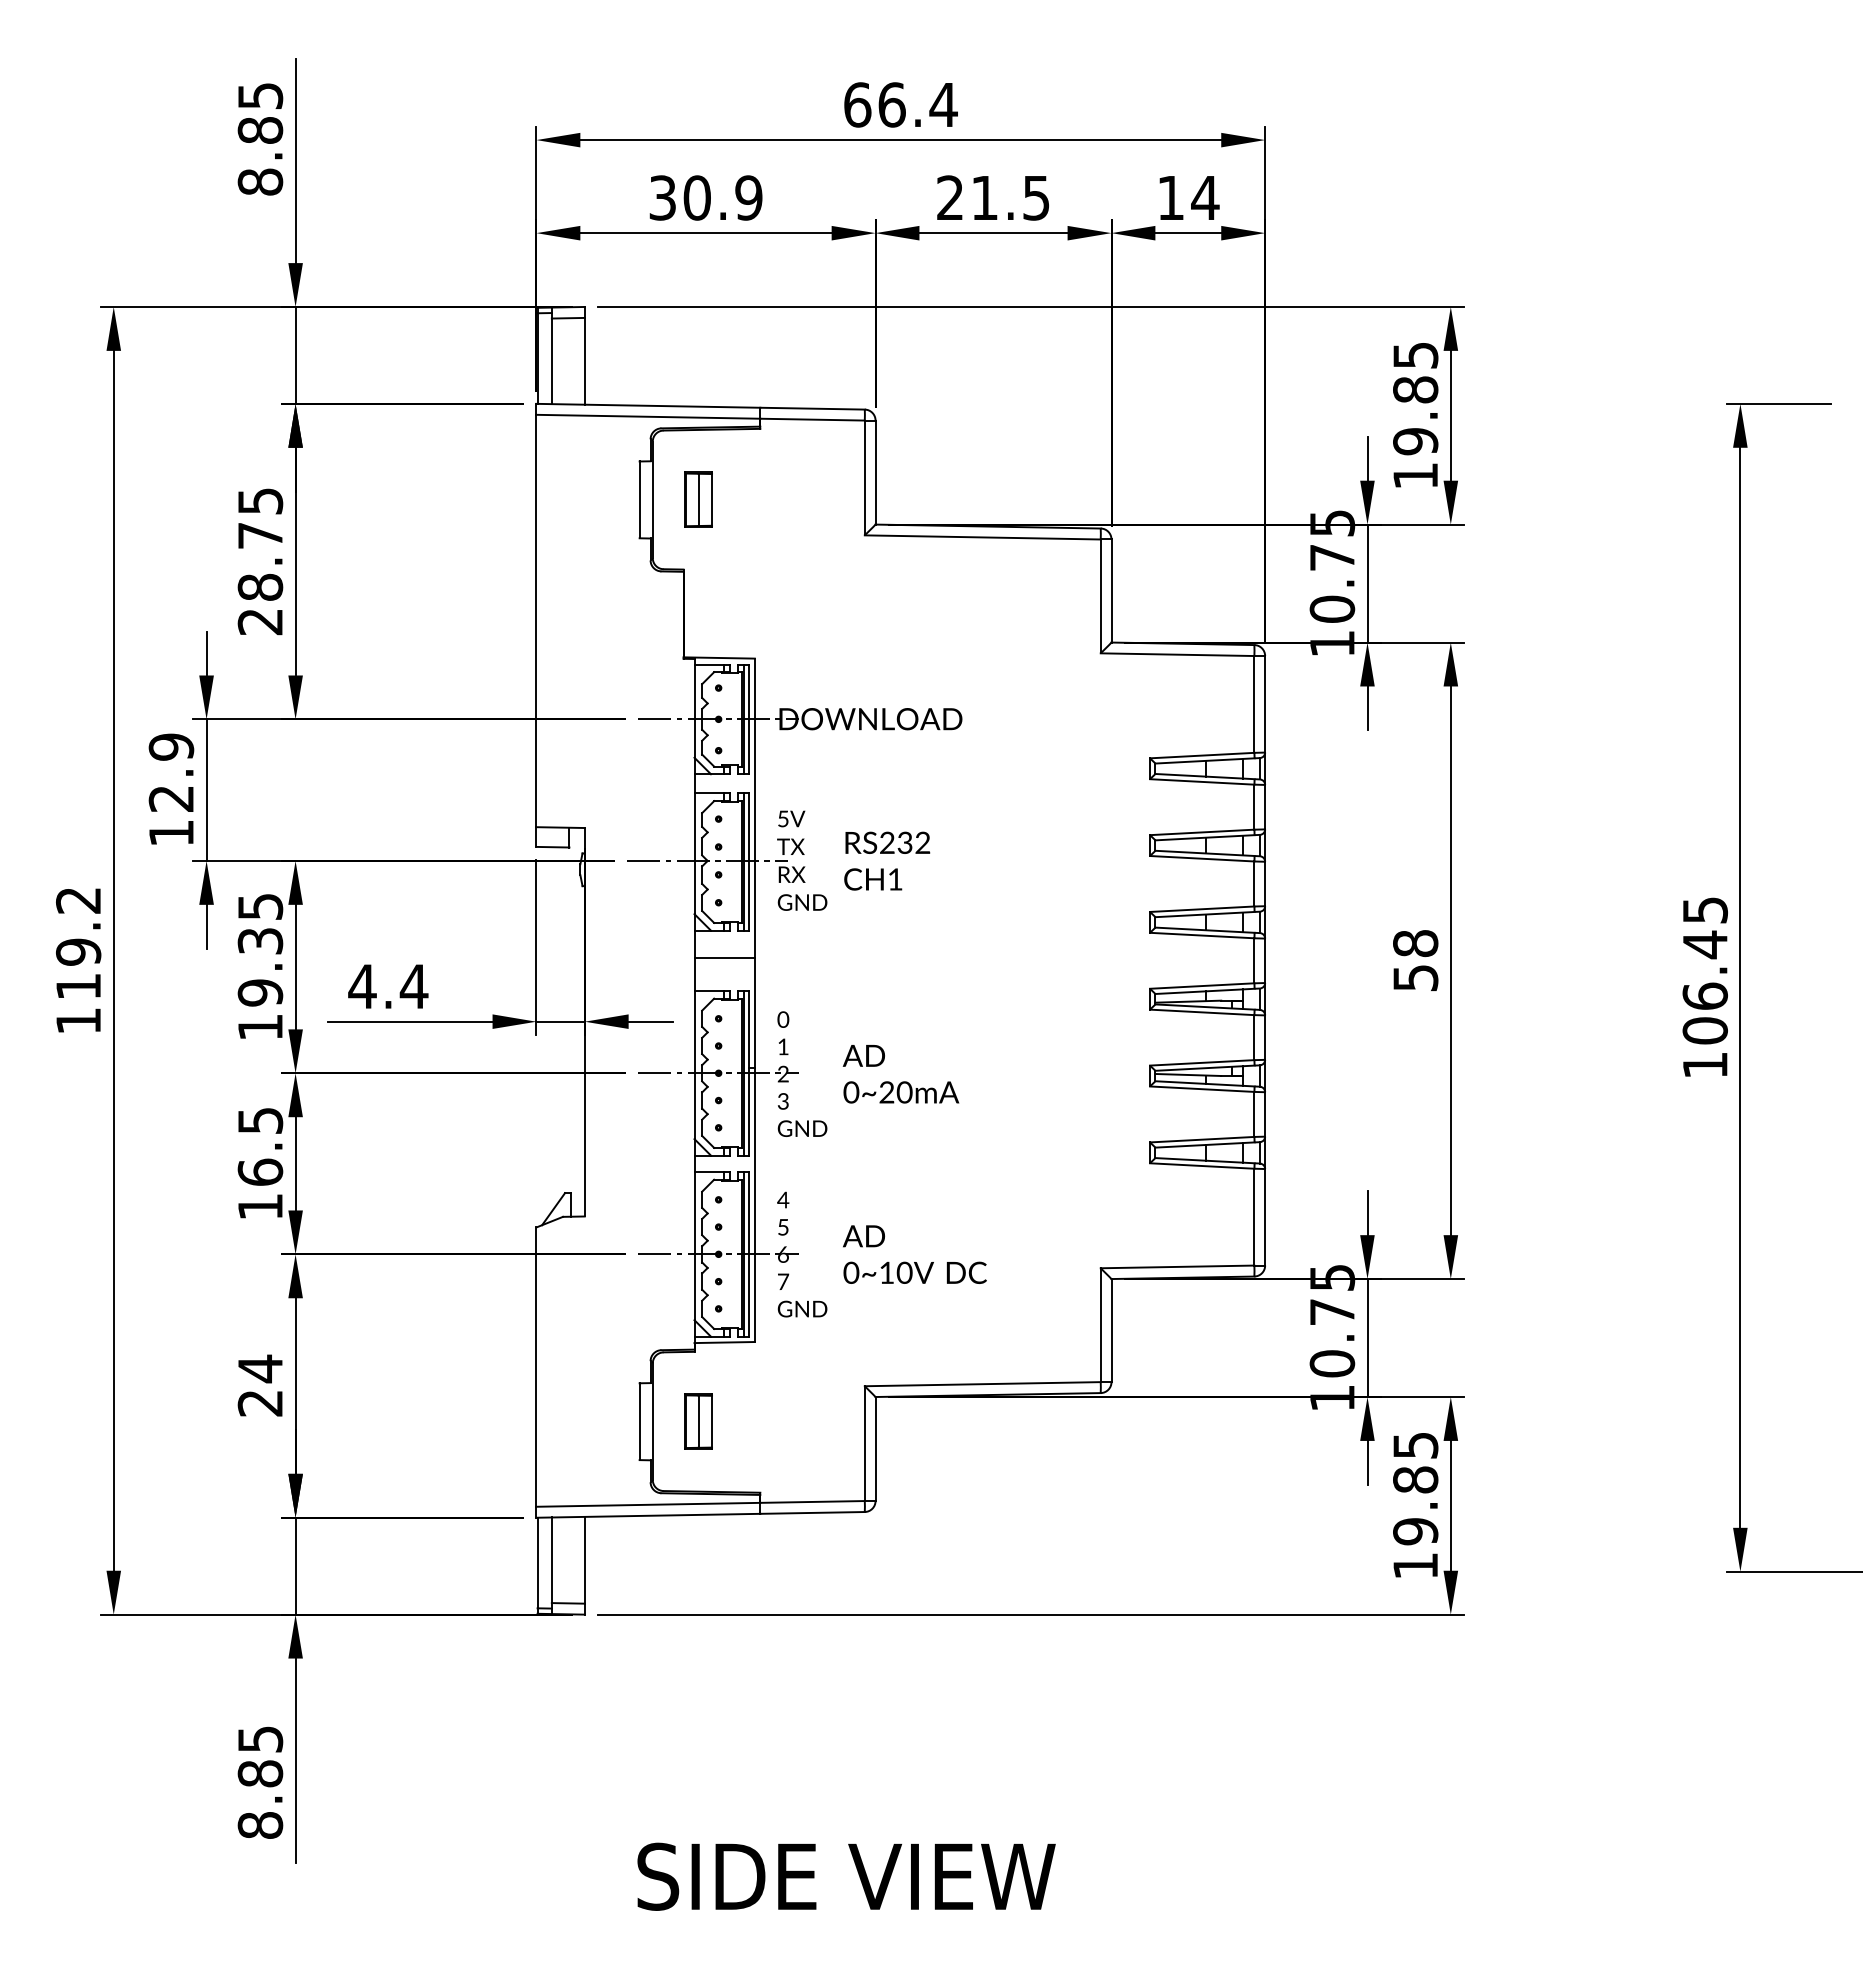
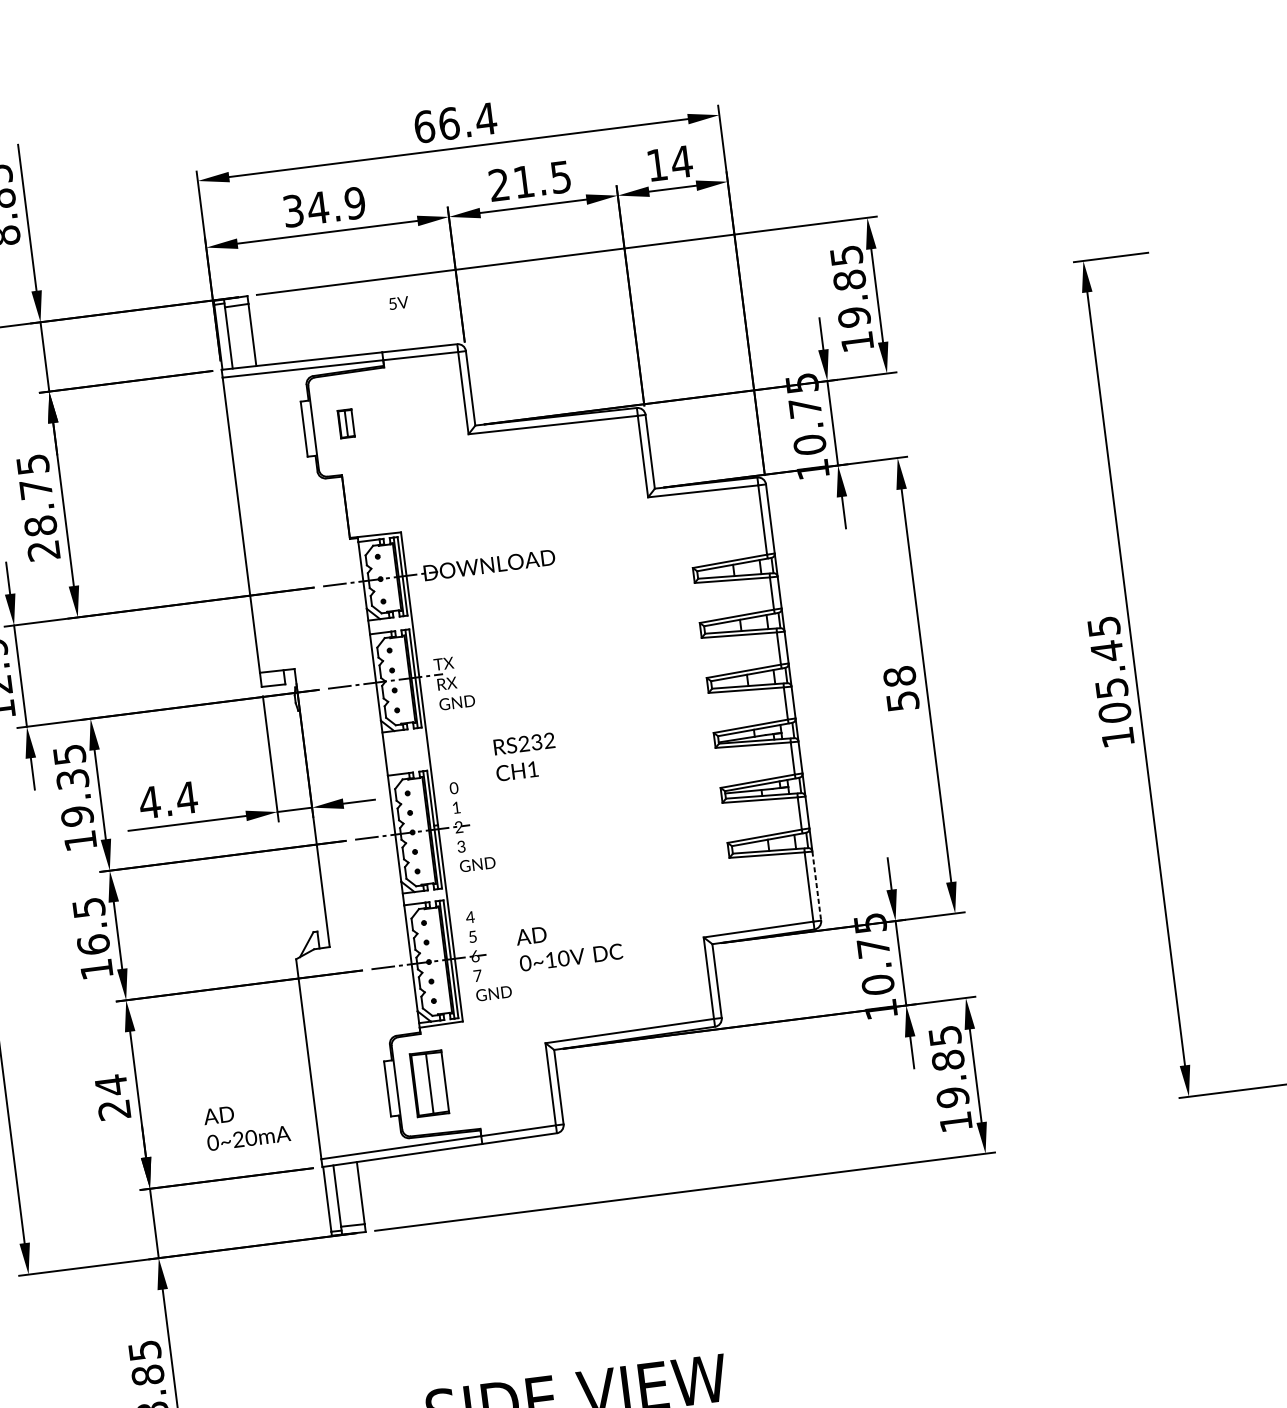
text: (696, 197) -> (317, 207), 30.9 -> 34.9
part: (698, 499) -> (346, 423), size x0.7
text: (791, 818) -> (398, 302), moved
text: (887, 860) -> (525, 756), moved
line: (724, 958) -> (406, 749), removed
text: (1704, 995) -> (1111, 687), 106.45 -> 105.45
text: (900, 1074) -> (246, 1125), moved
line: (1265, 1217) -> (817, 886), solid -> dashed
part: (698, 1421) -> (429, 1083), size x1.6

